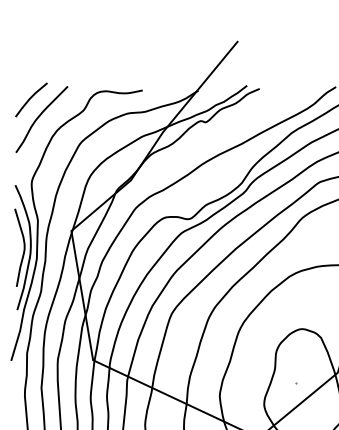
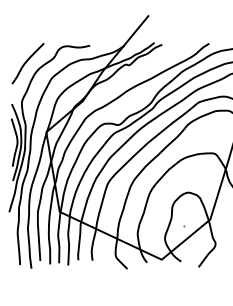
line: (31, 99) -> (21, 51), removed

